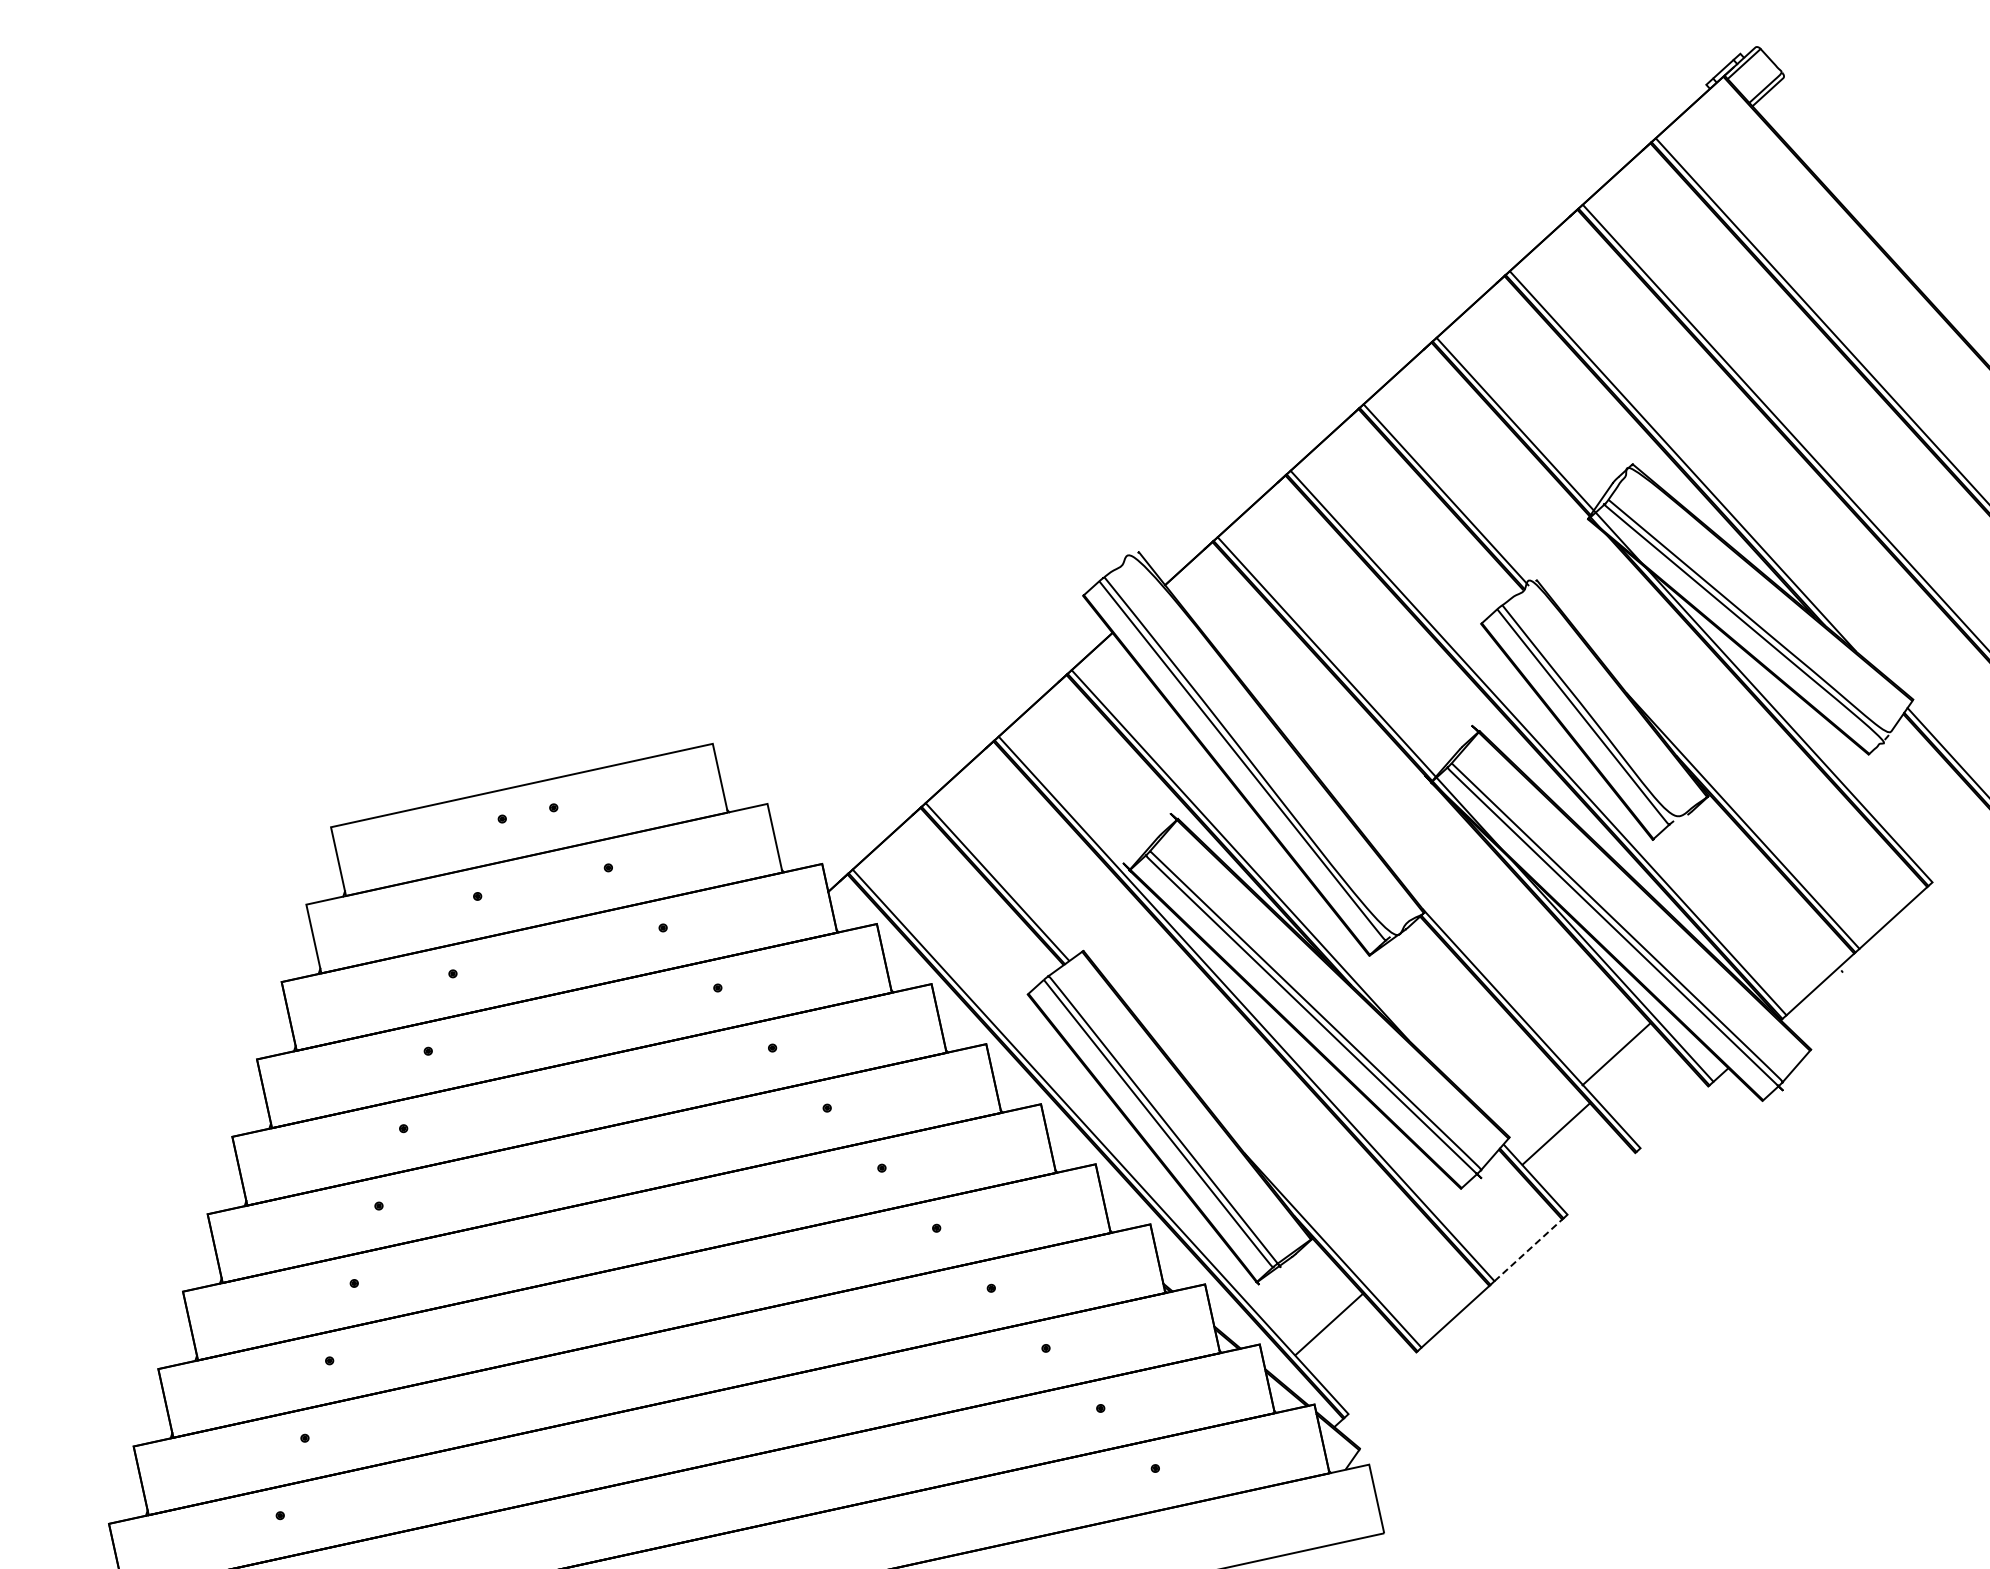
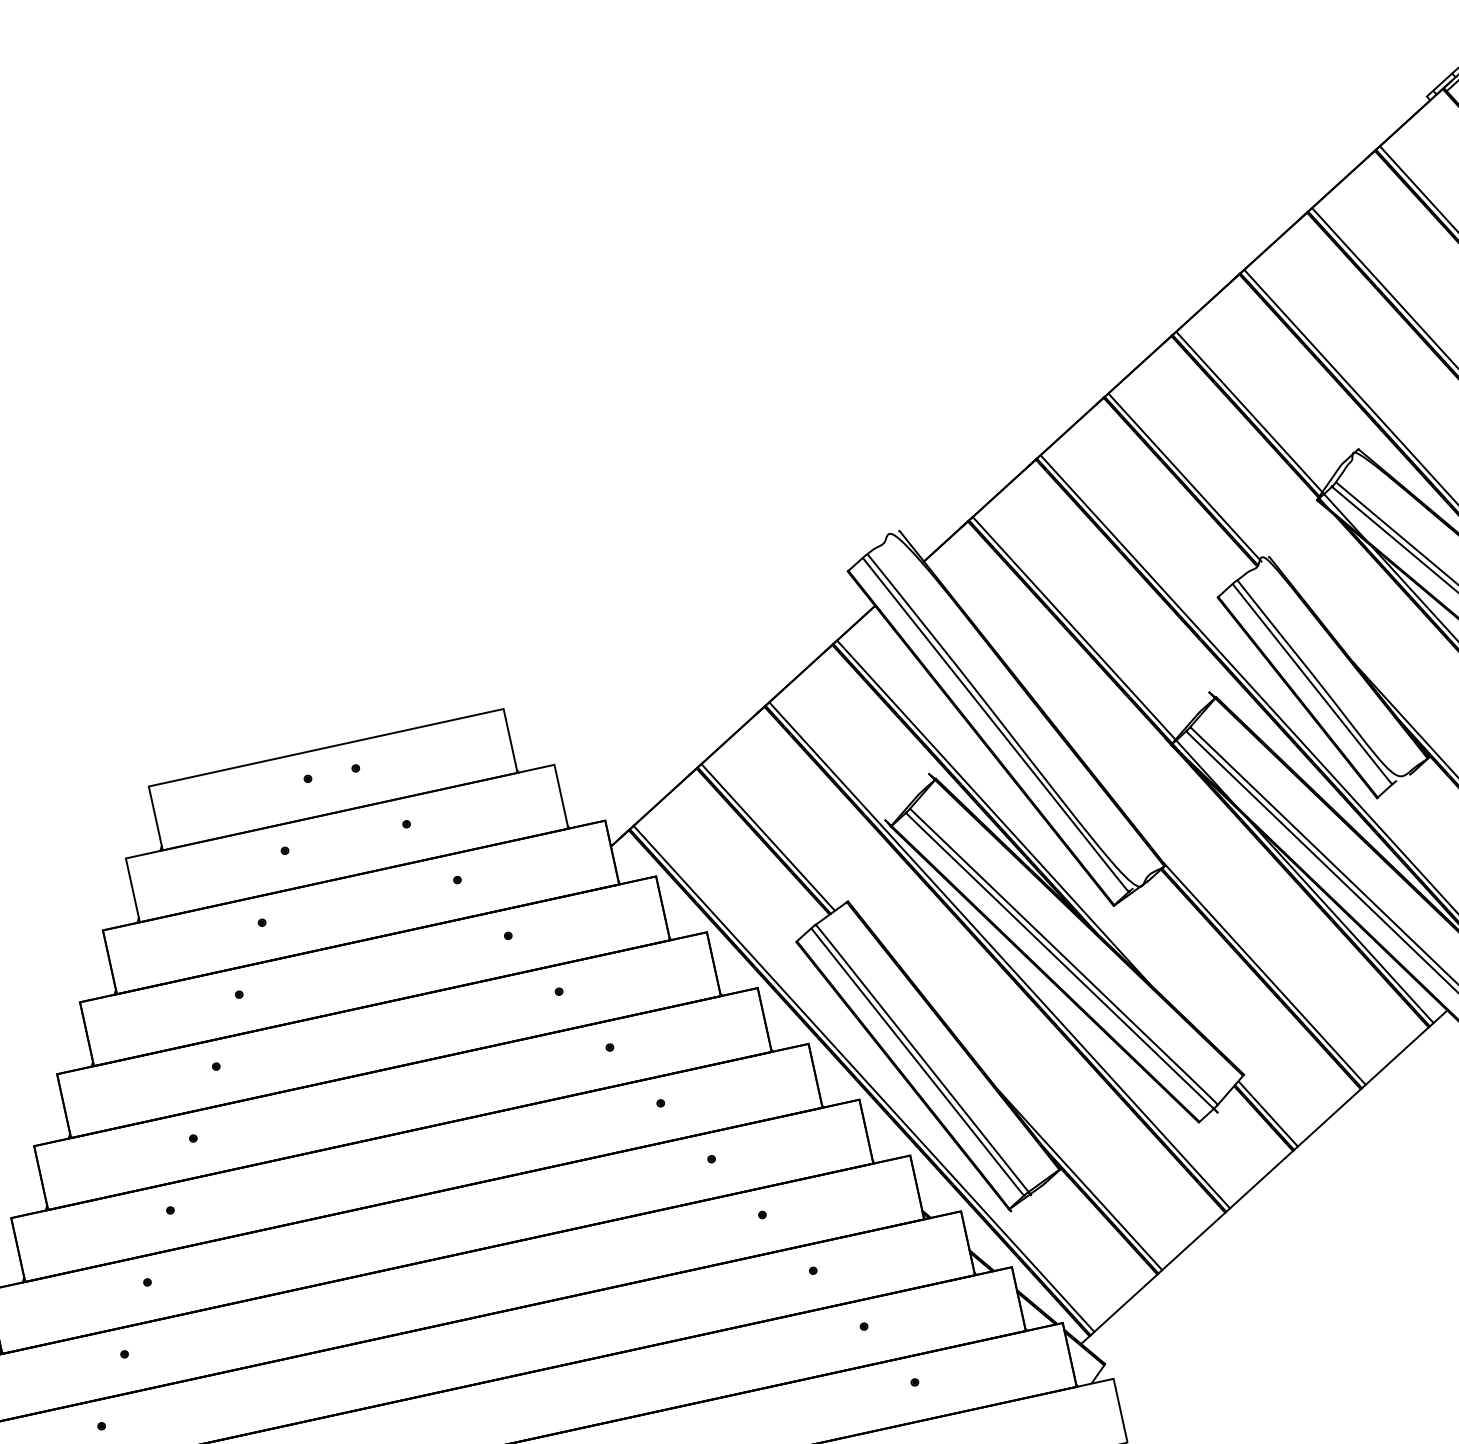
line: (1616, 1054) -> (1397, 1056), moved
line: (1556, 1133) -> (1329, 1117), moved
line: (1528, 1250) -> (1261, 1179), dashed -> solid
line: (1329, 1324) -> (1125, 1303), moved

